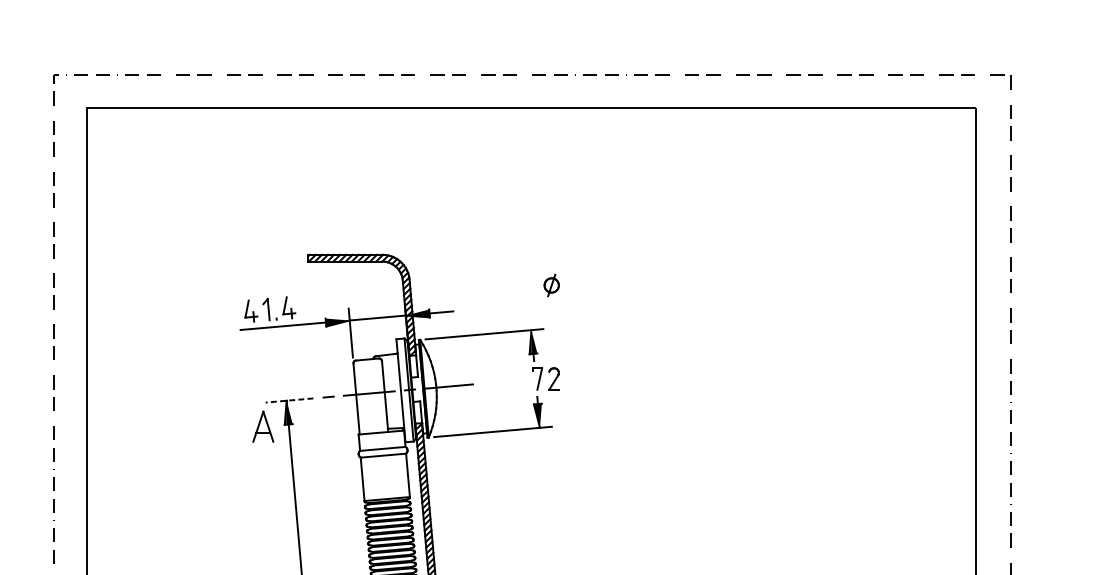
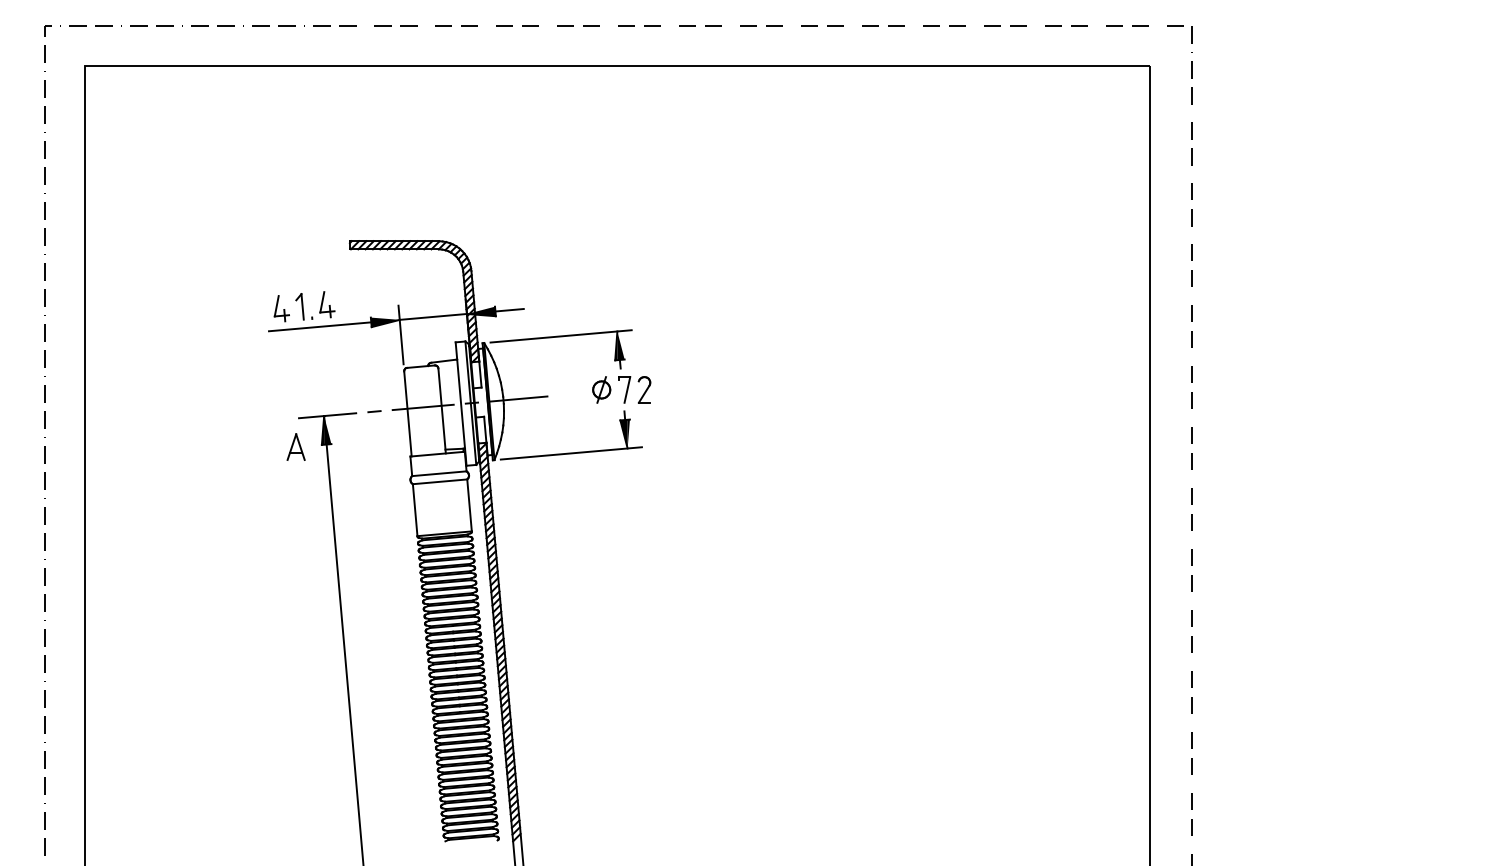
part: (551, 285) -> (601, 389), moved
line: (289, 400) -> (327, 415), dashed -> solid
part: (262, 426) -> (295, 446), size x0.71

